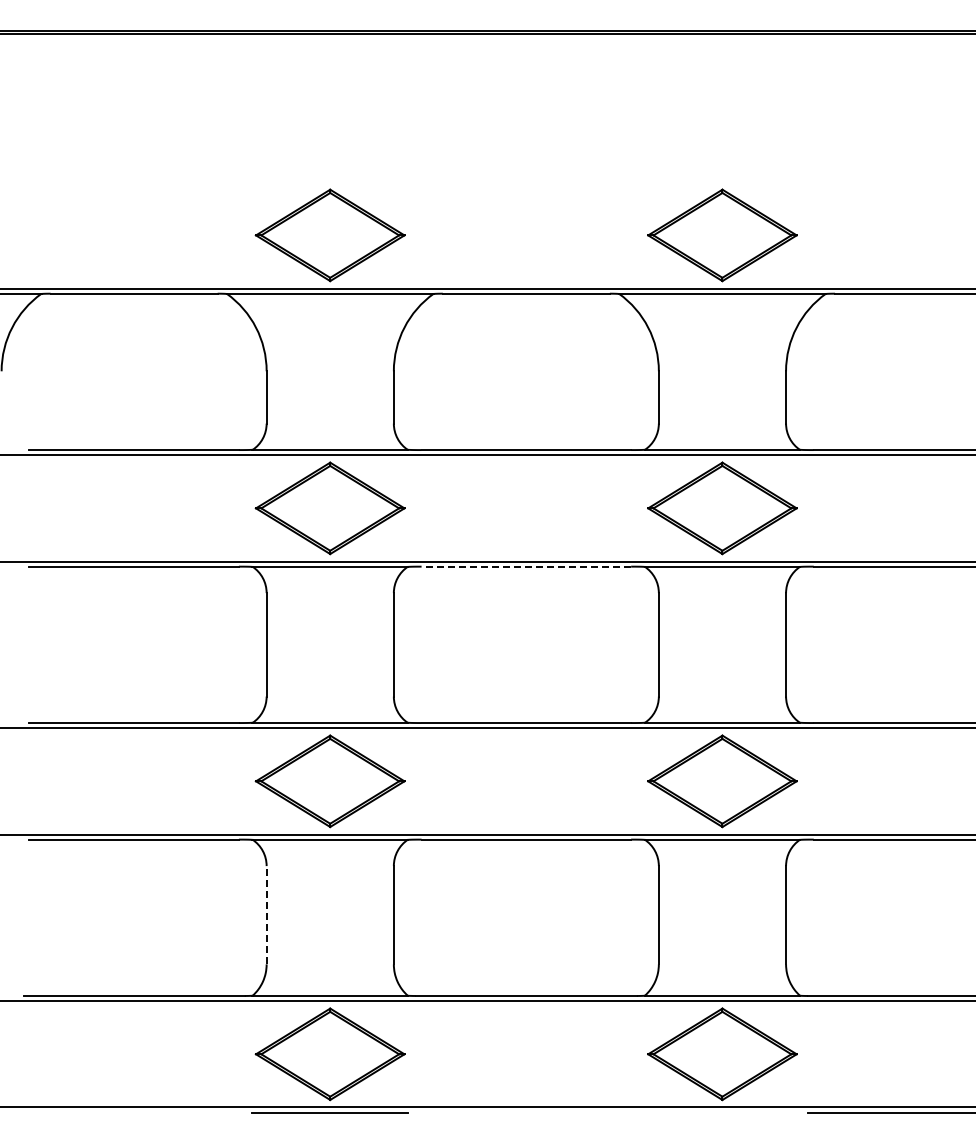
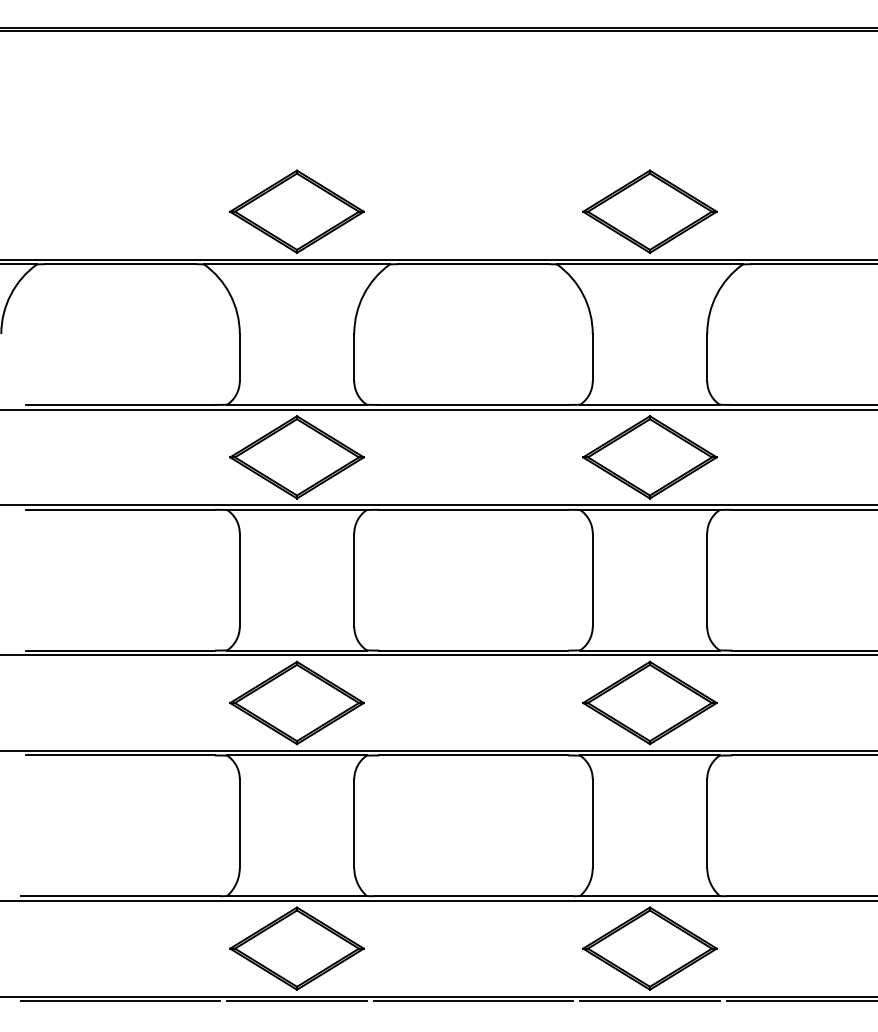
line: (526, 566) -> (473, 509), dashed -> solid
line: (266, 914) -> (239, 822), dashed -> solid
line: (133, 1112) -> (119, 1001), added
line: (525, 1112) -> (472, 1001), added
line: (722, 1112) -> (650, 1001), added

